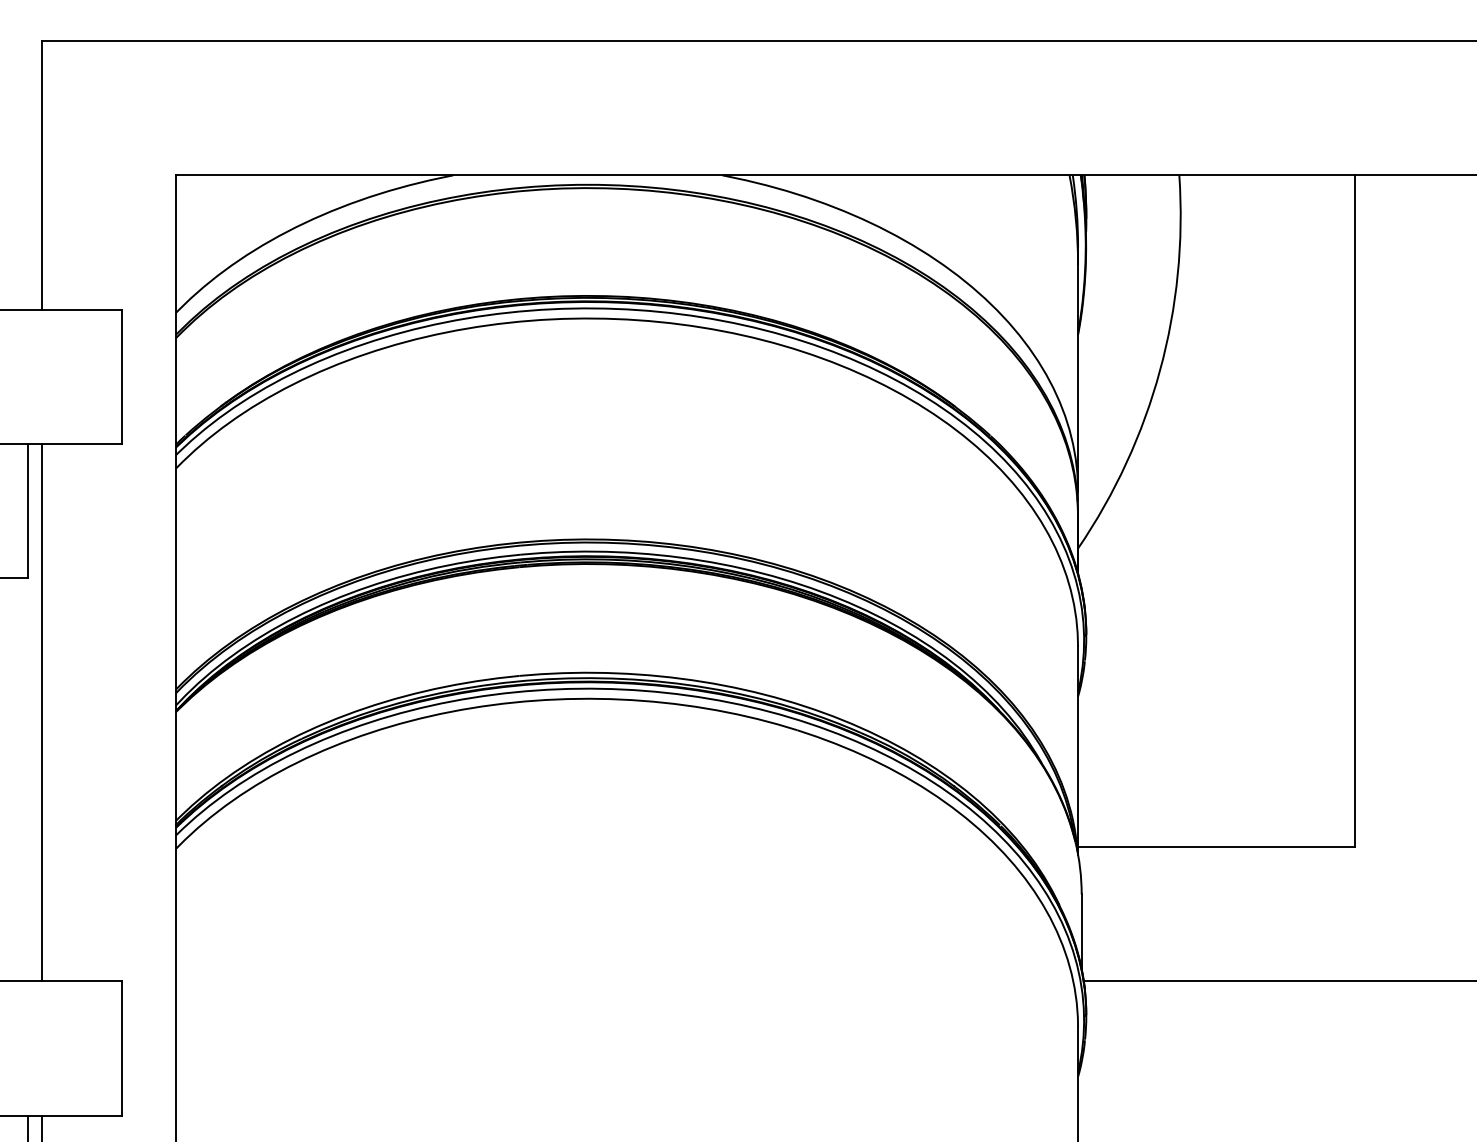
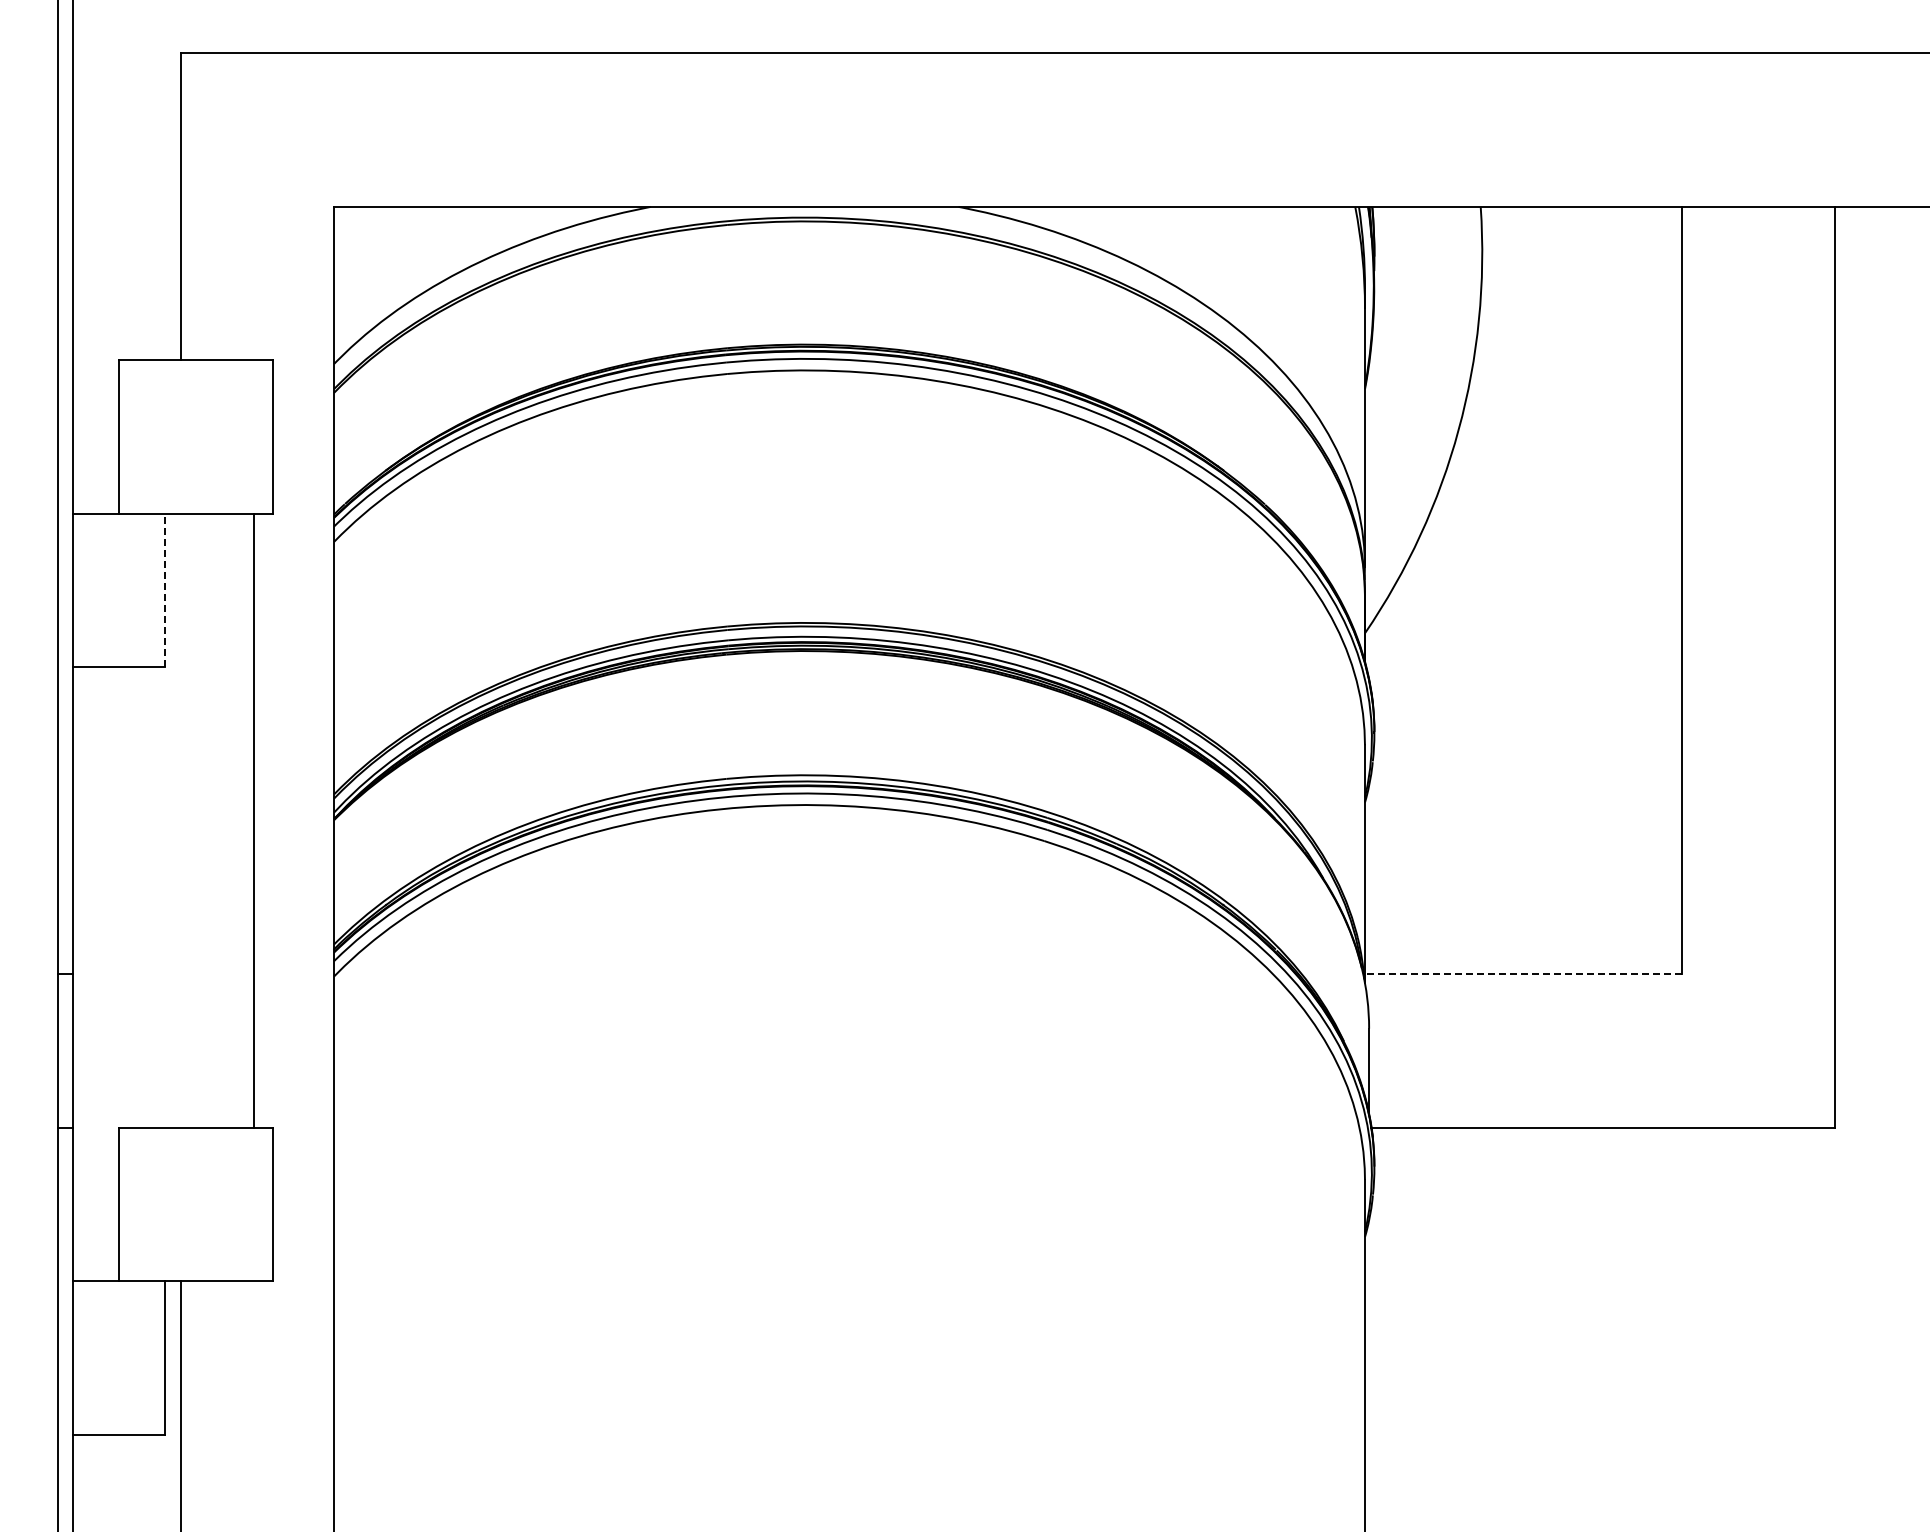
line: (28, 511) -> (165, 590), solid -> dashed
line: (41, 712) -> (253, 820), moved
line: (1215, 847) -> (1522, 974), solid -> dashed

